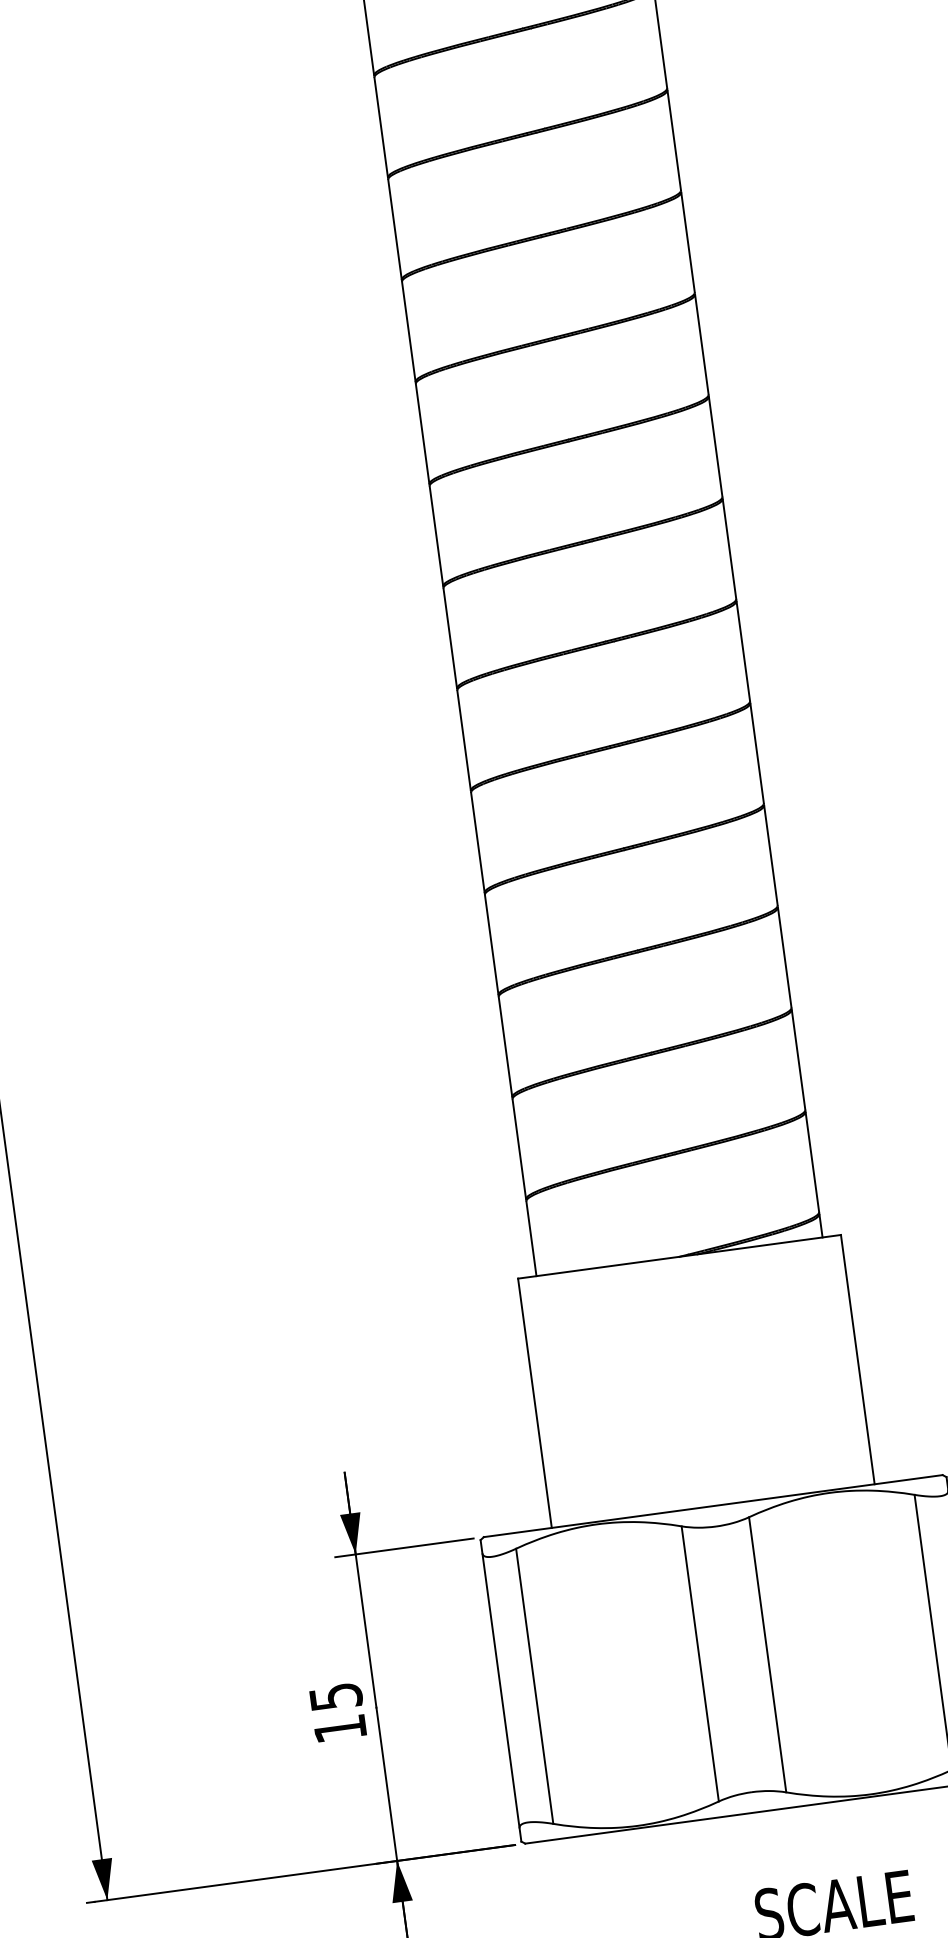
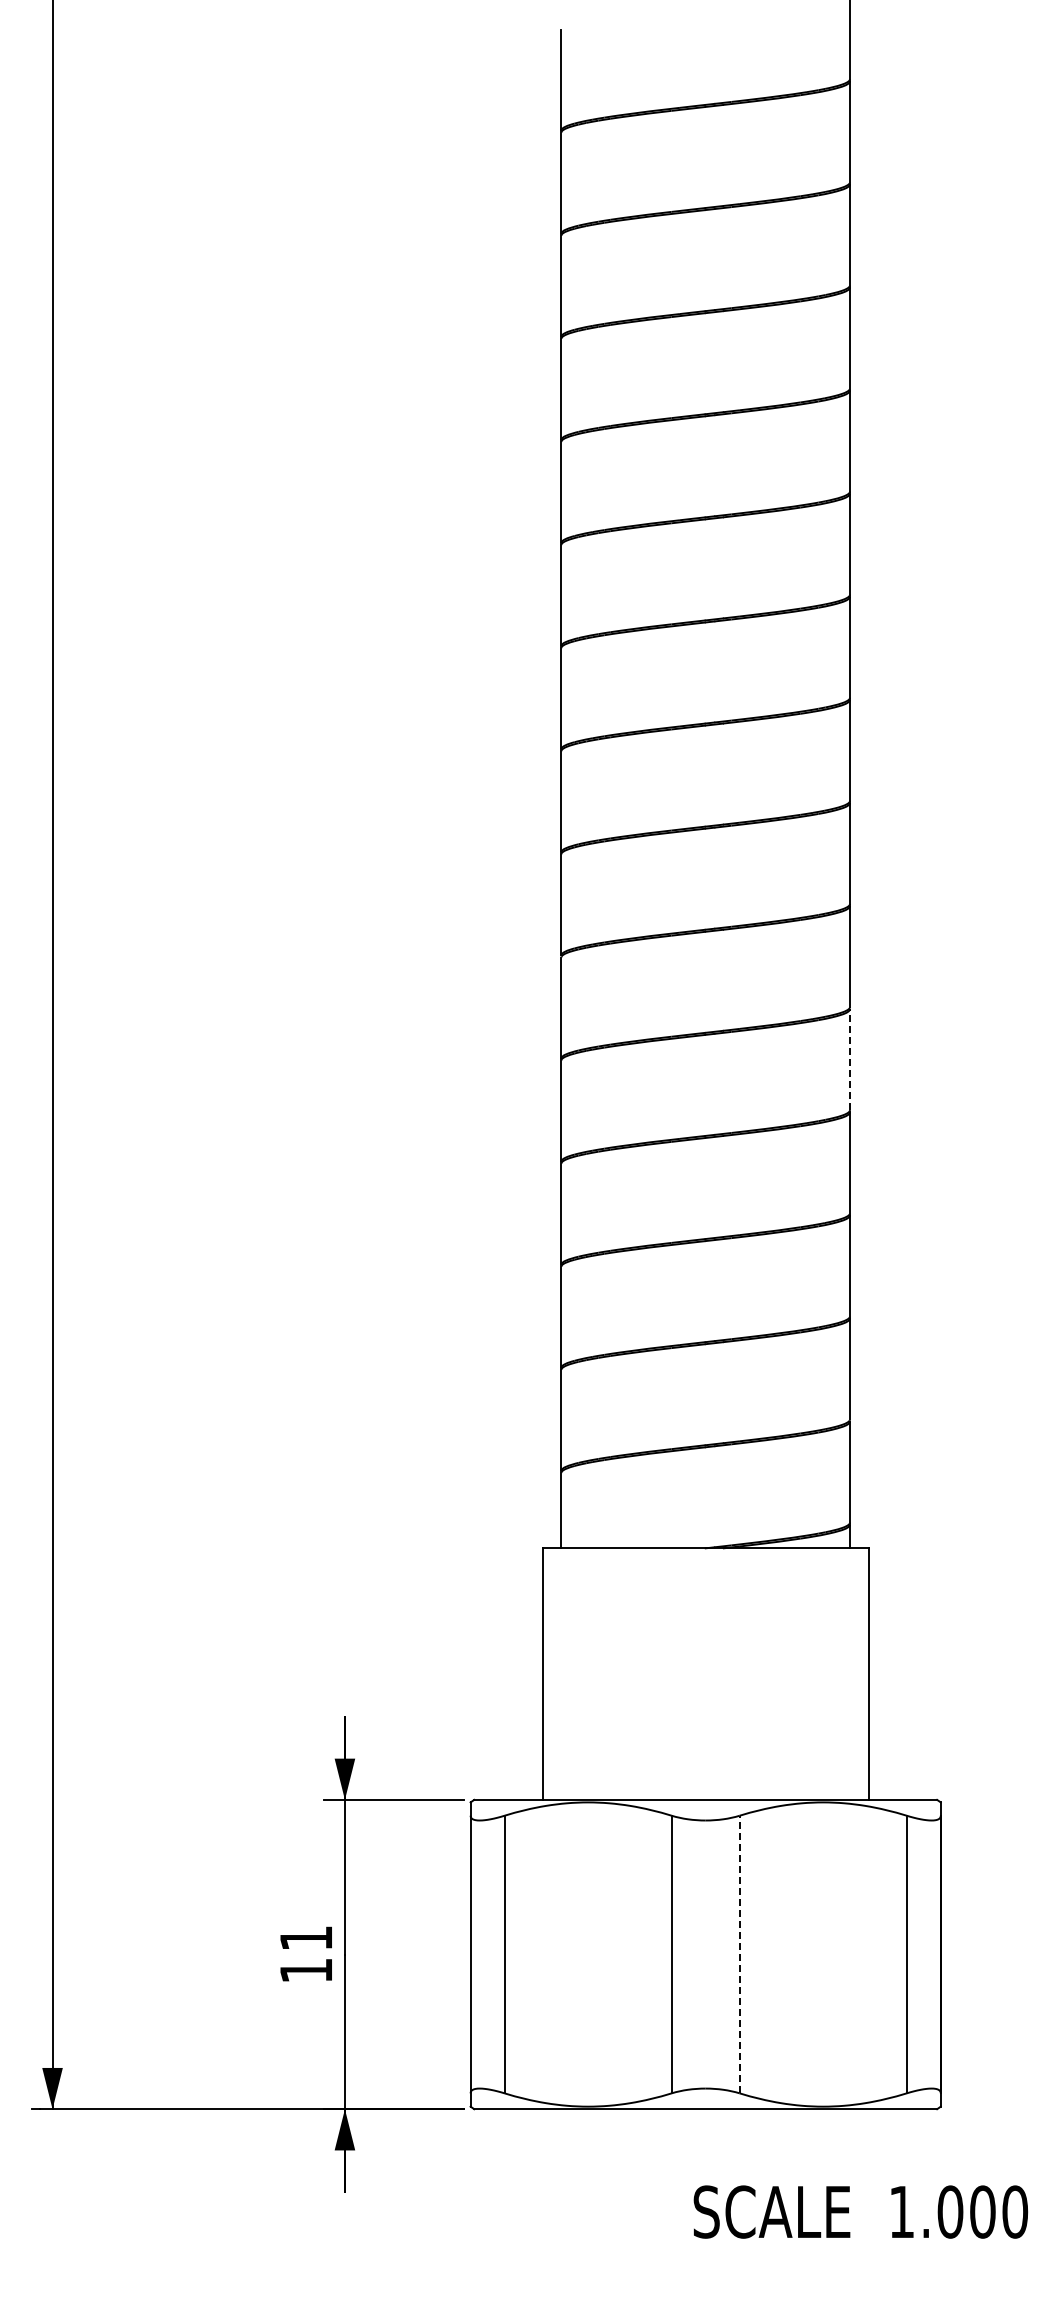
line: (757, 752) -> (850, 1059), solid -> dashed
line: (767, 1654) -> (739, 1954), solid -> dashed
text: (336, 1696) -> (306, 1938), 15 -> 11

